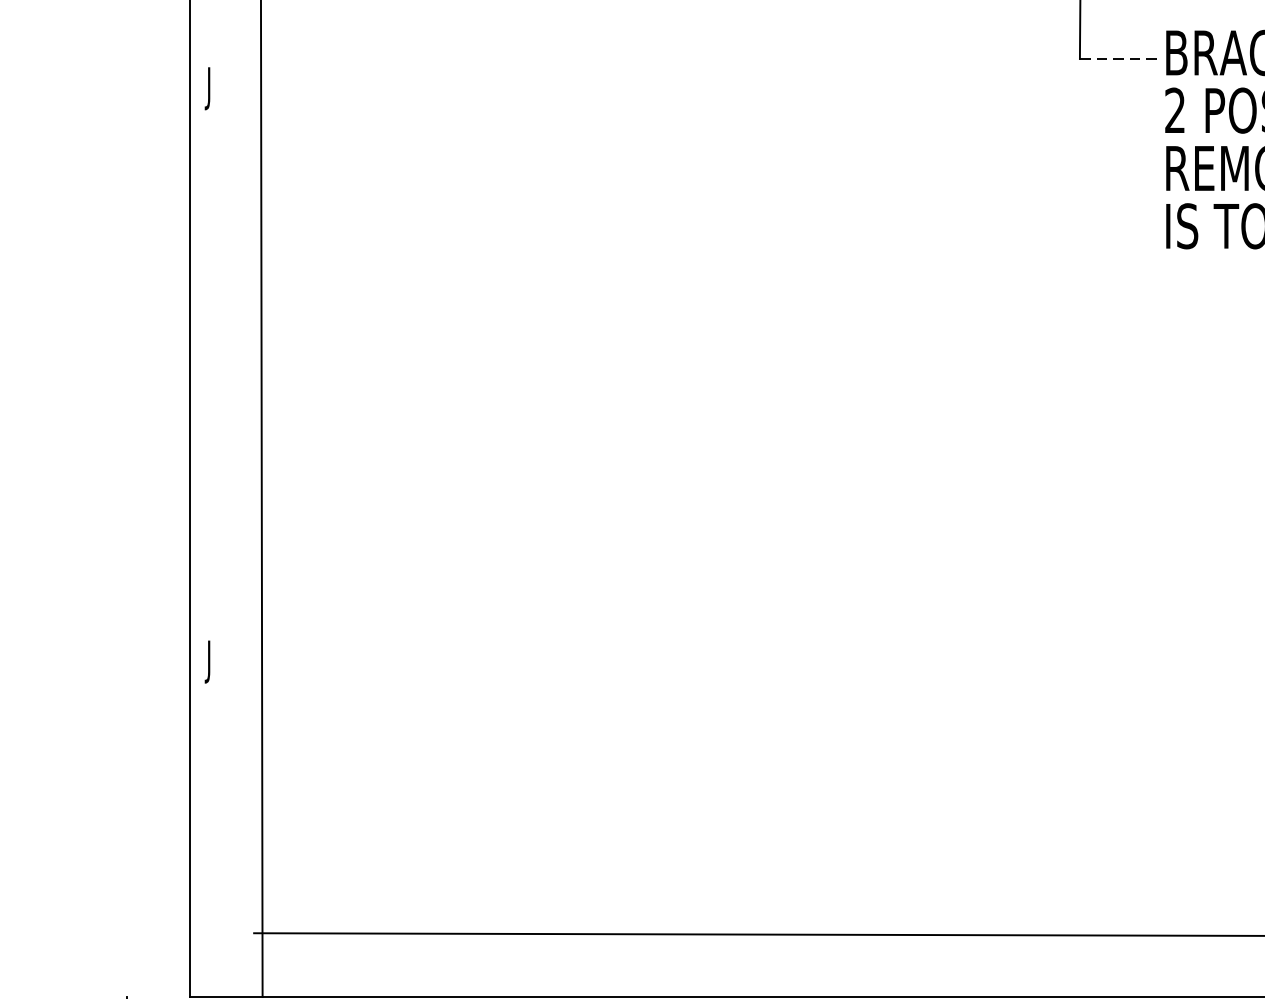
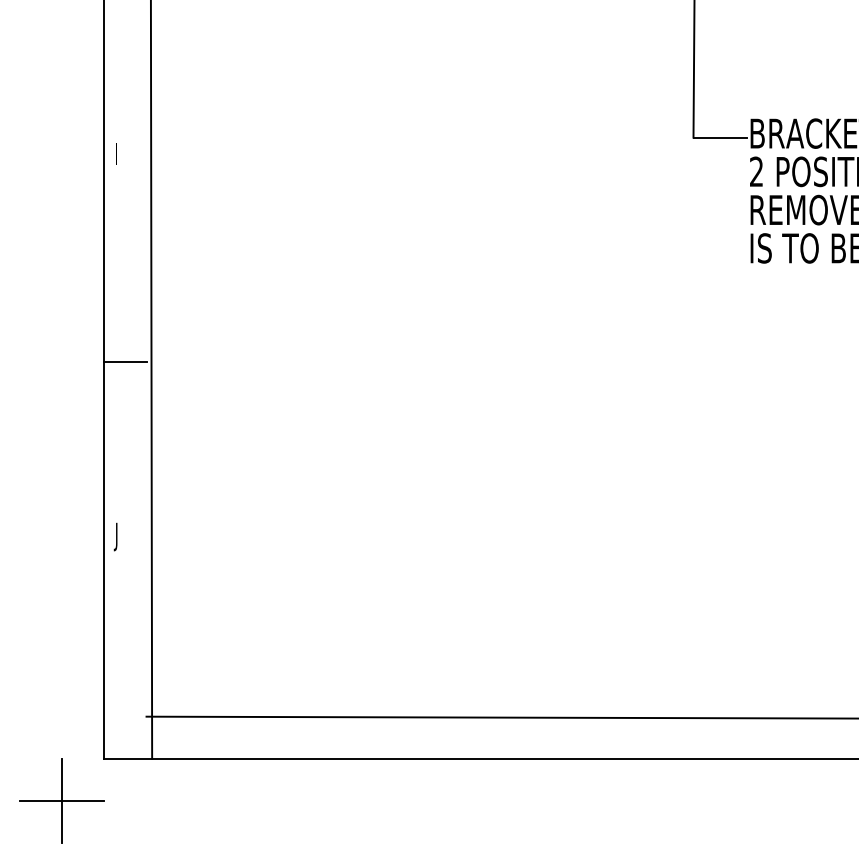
line: (1120, 58) -> (720, 137), dashed -> solid
text: (207, 89) -> (115, 157), J -> I
line: (222, 396) -> (125, 361), added

